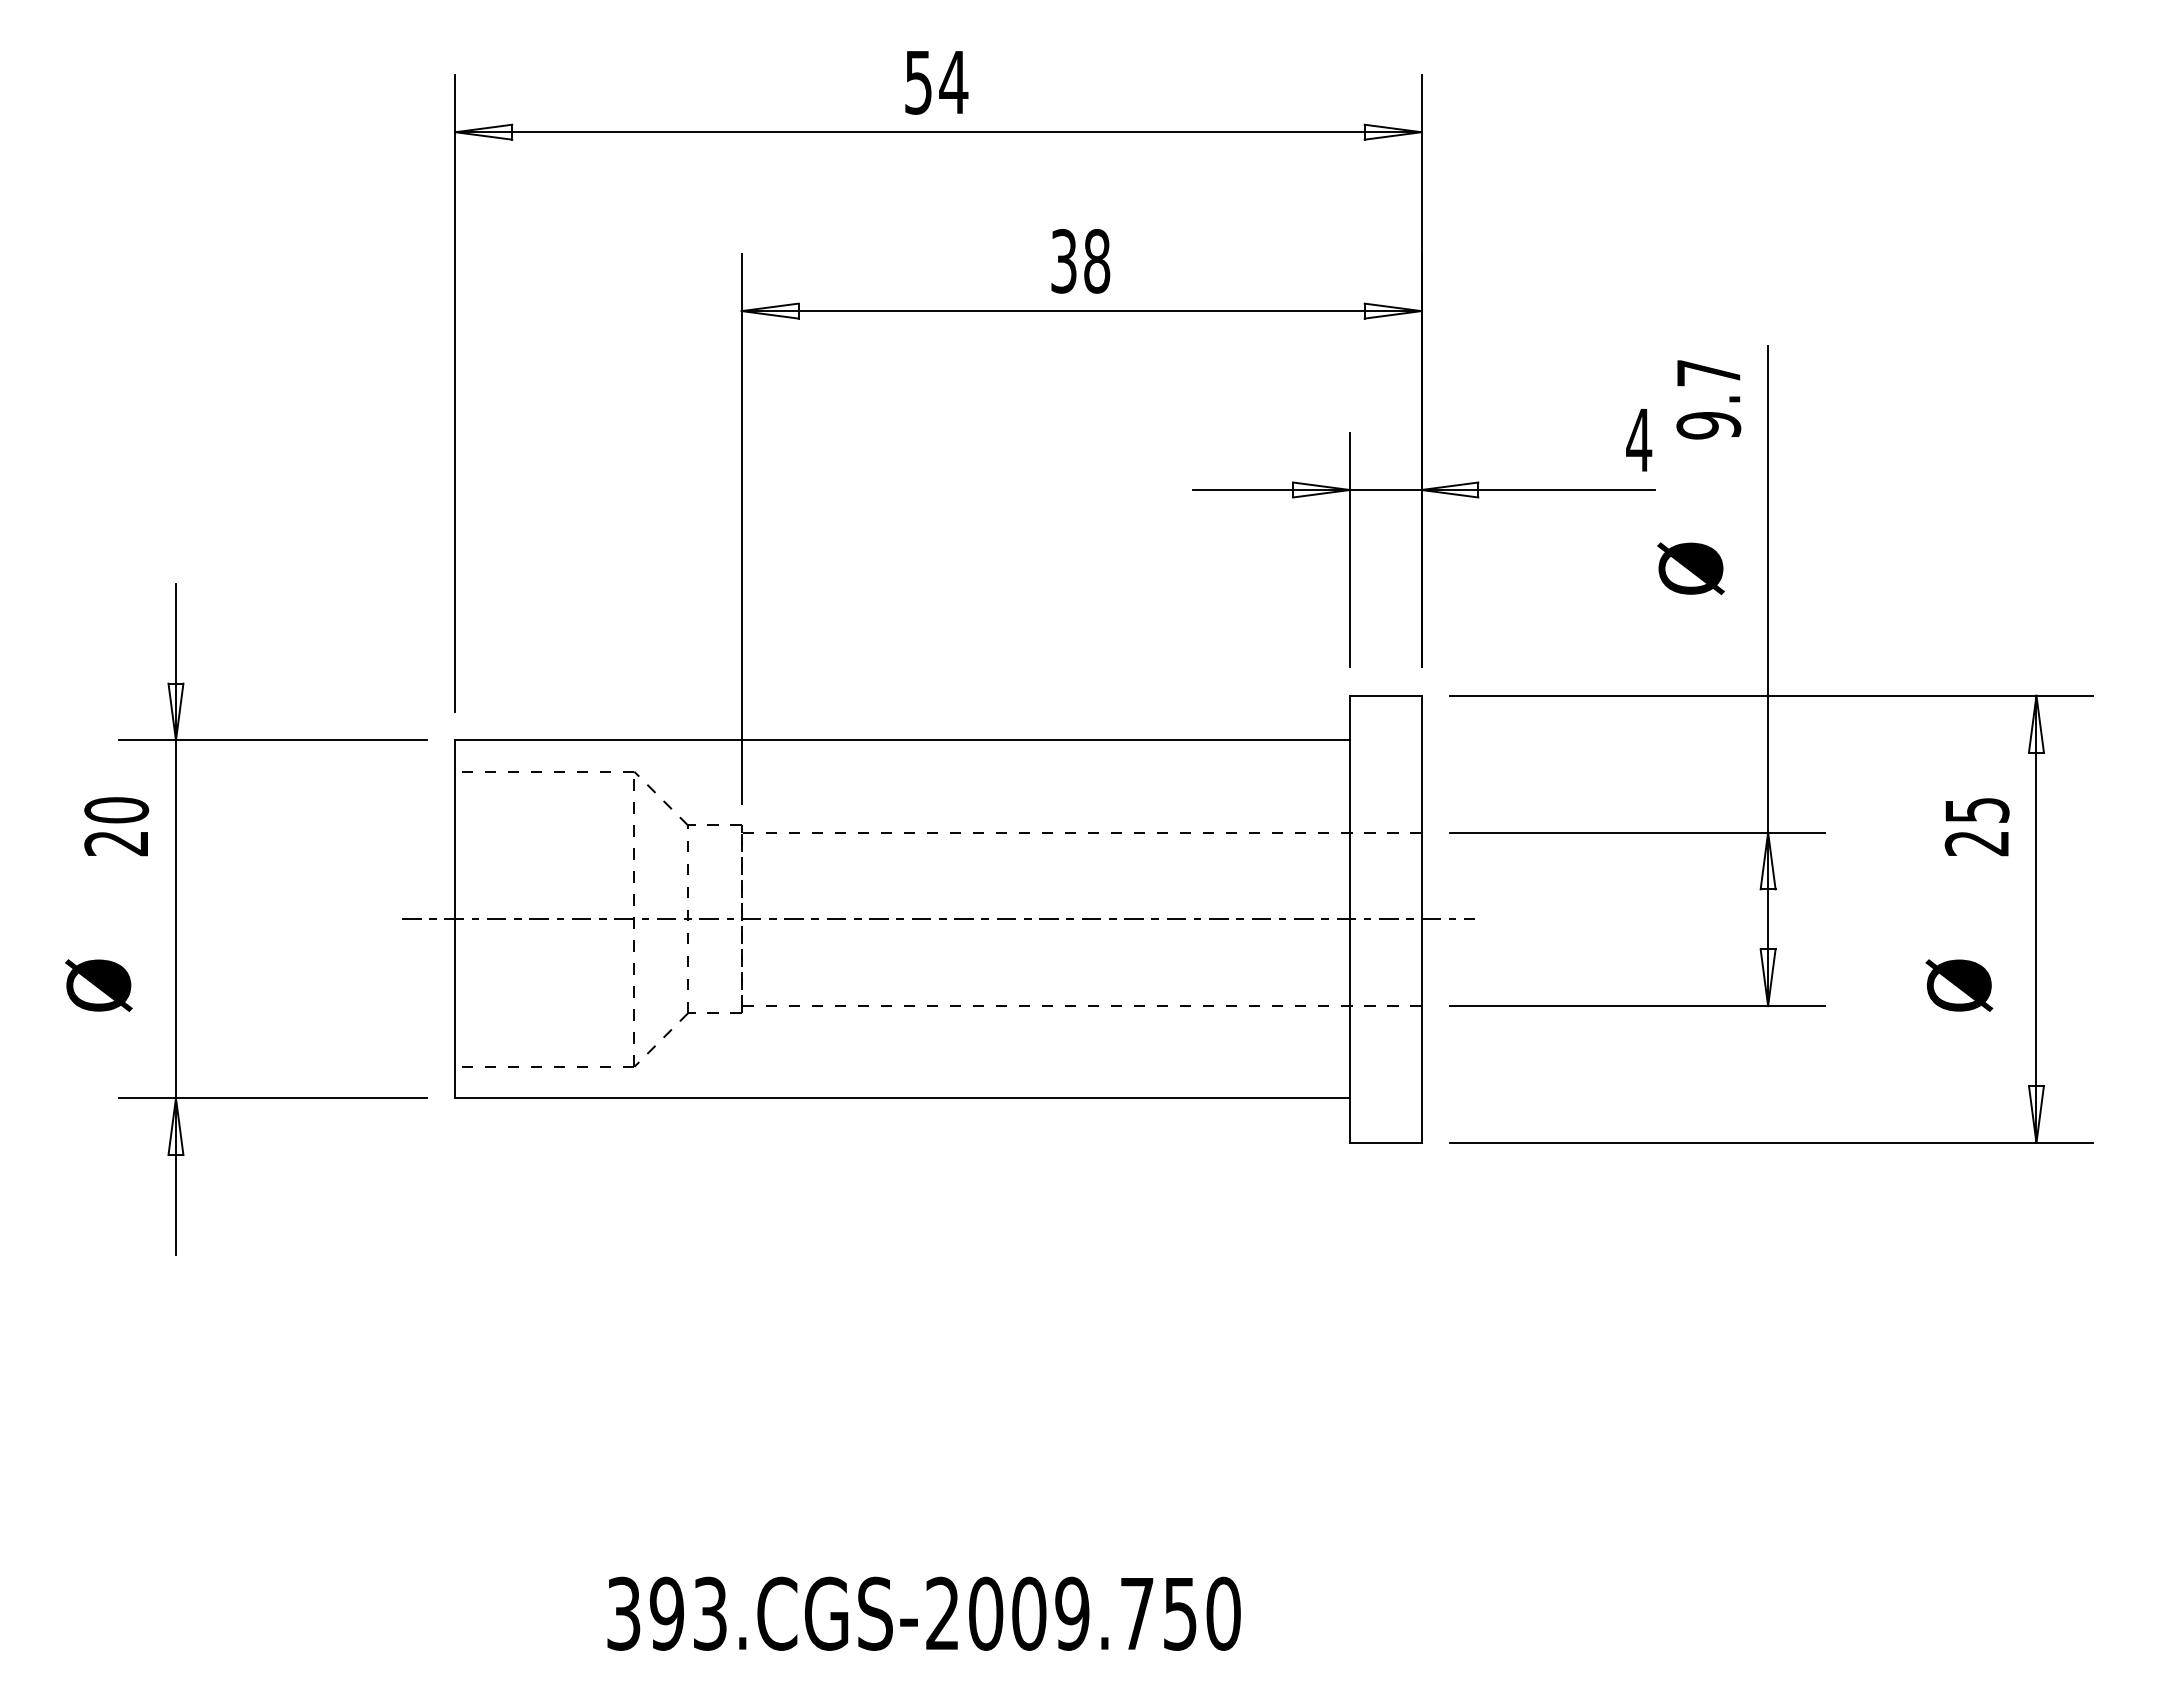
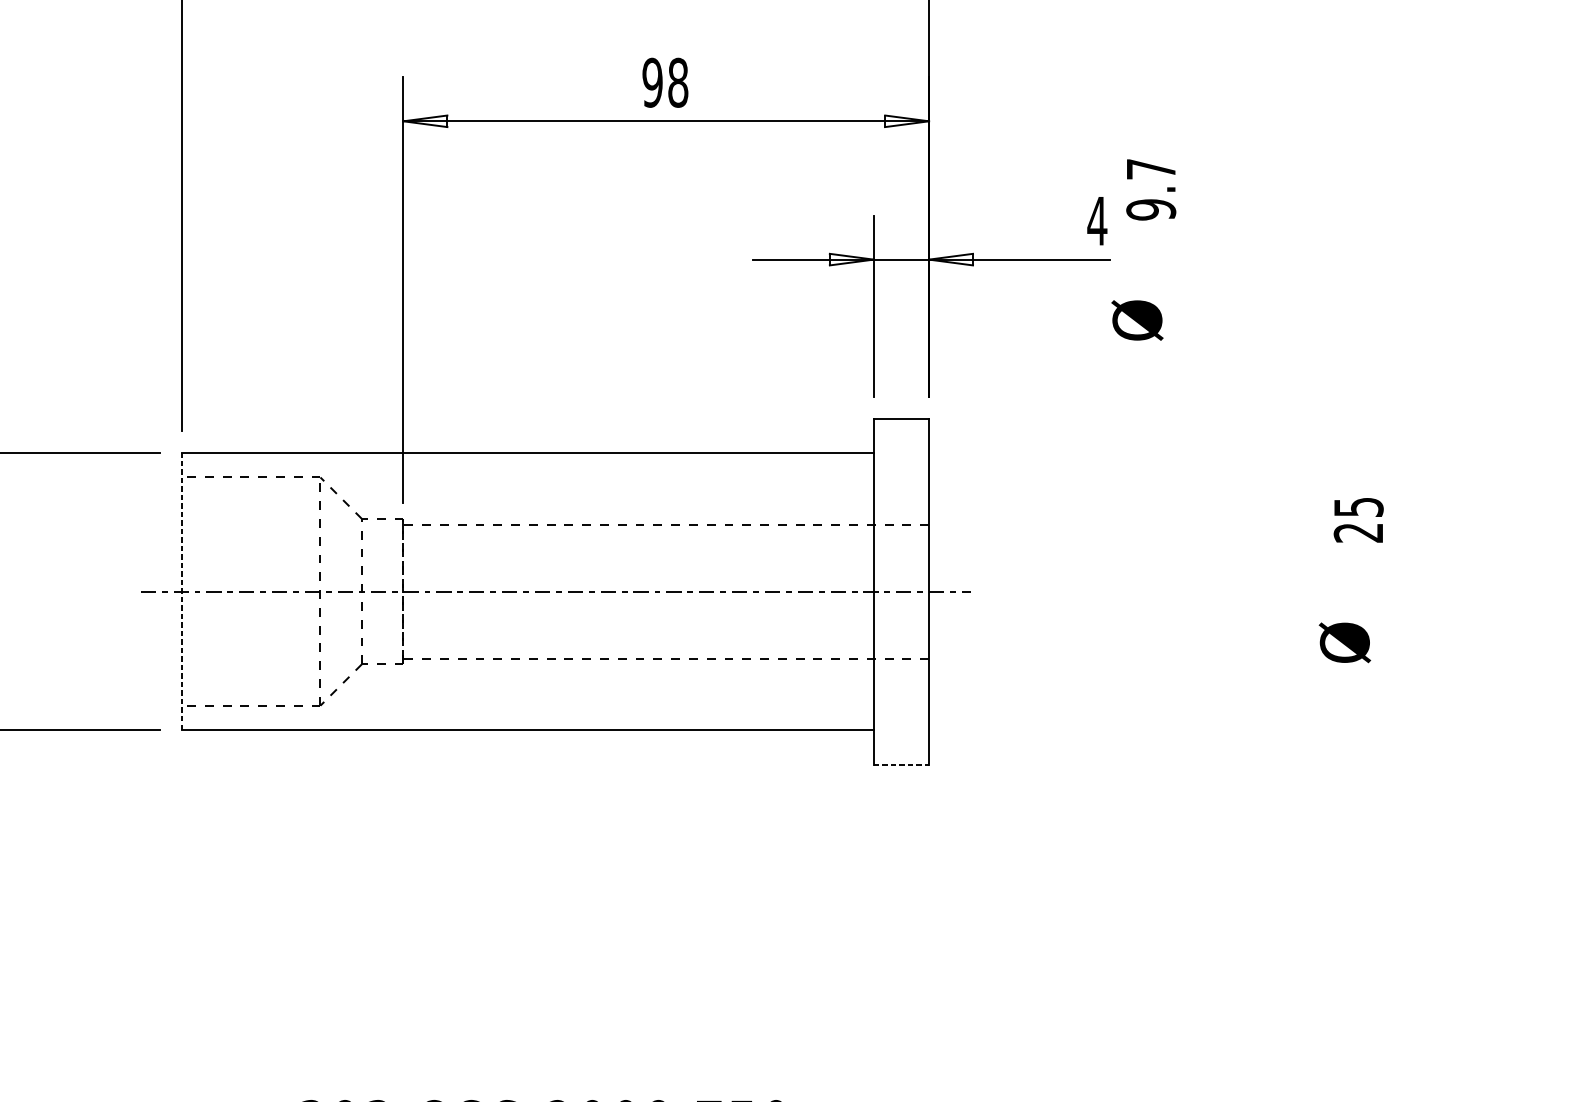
text: (1063, 261) -> (652, 82), 38 -> 98
part: (1771, 744) -> (1199, 456), removed
line: (455, 919) -> (182, 591), solid -> dashed
line: (1385, 1142) -> (901, 764), solid -> dashed

